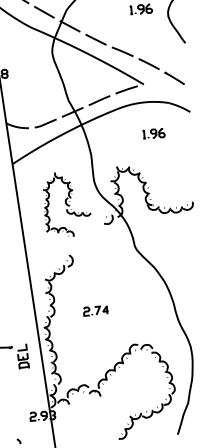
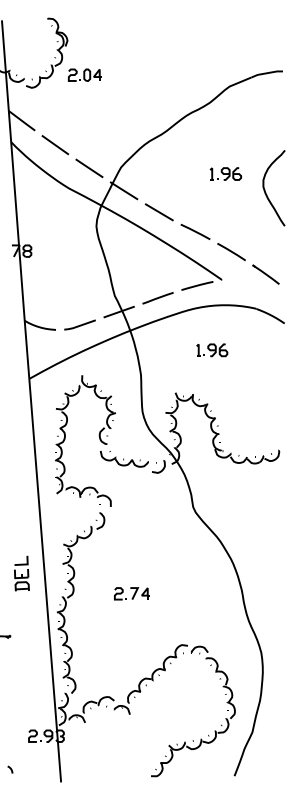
part: (154, 133) -> (212, 350), moved
part: (66, 204) -> (101, 440), size x1.43
part: (22, 356) -> (21, 573), moved

